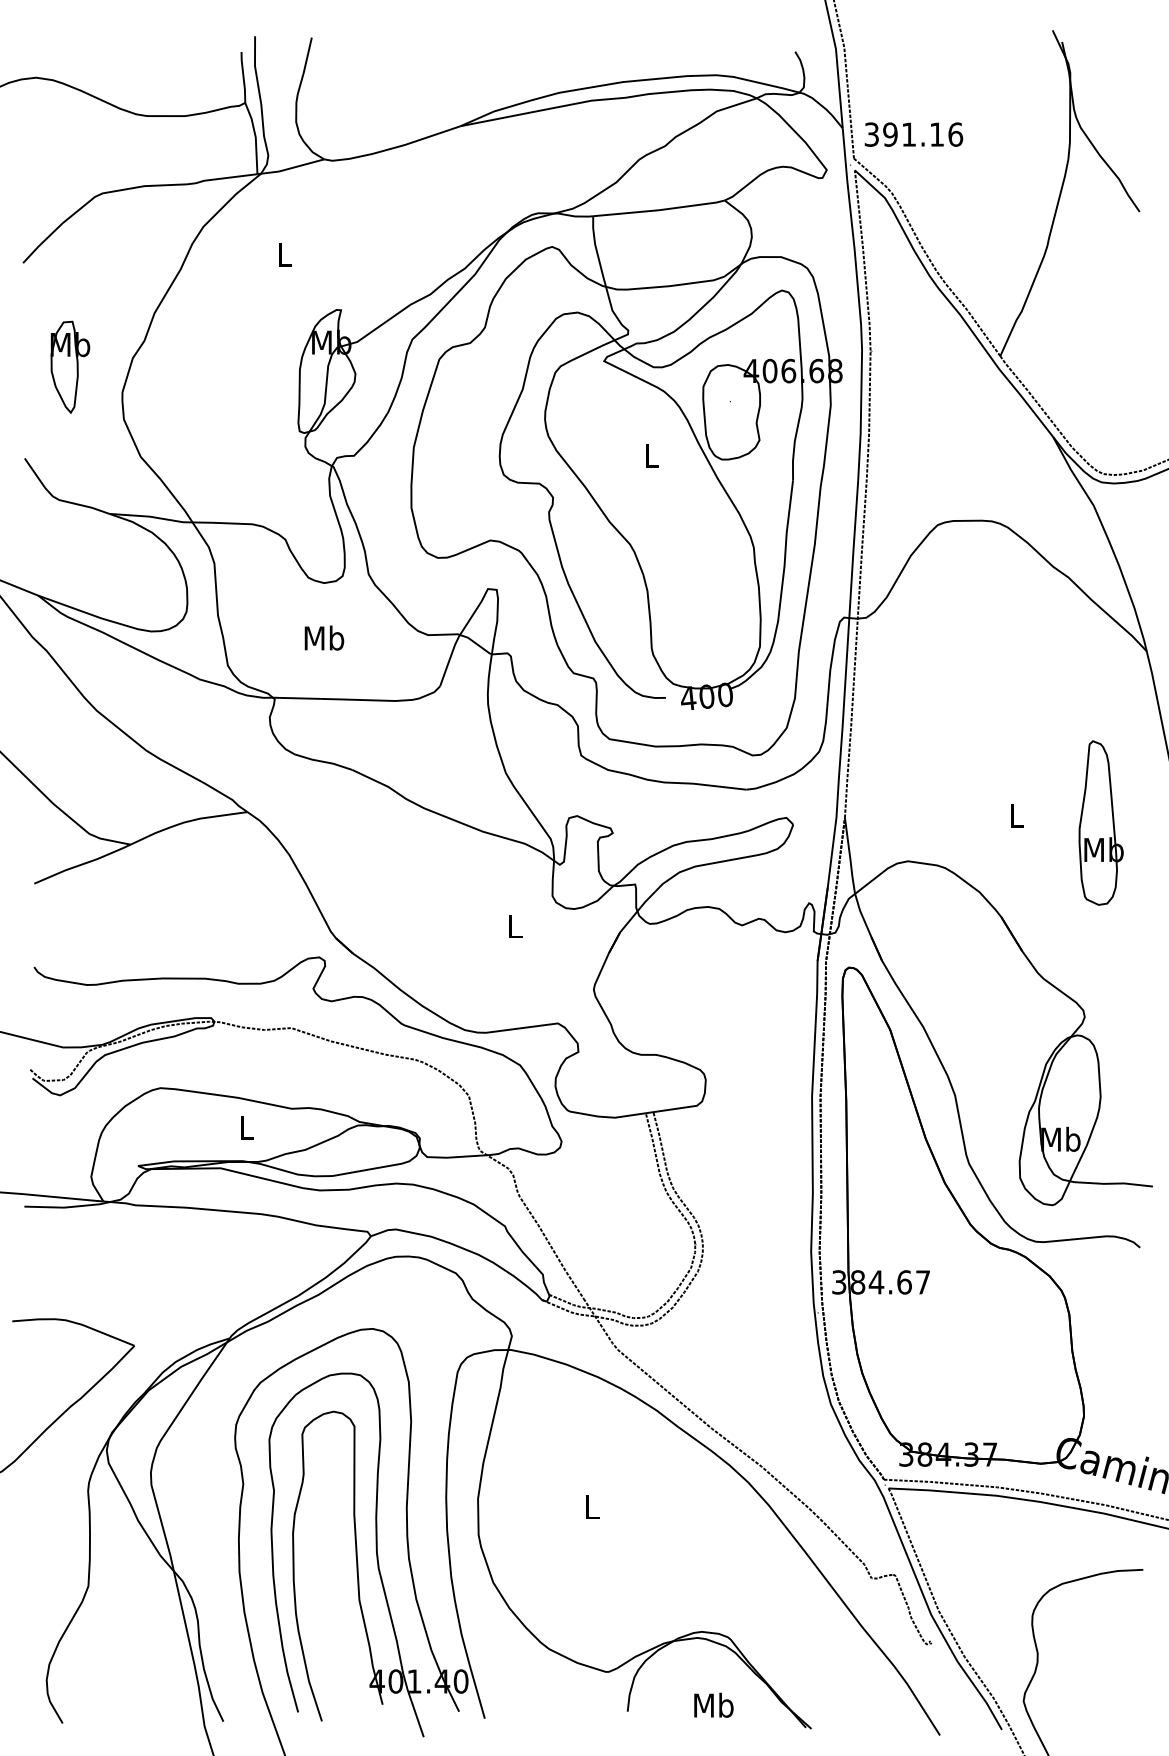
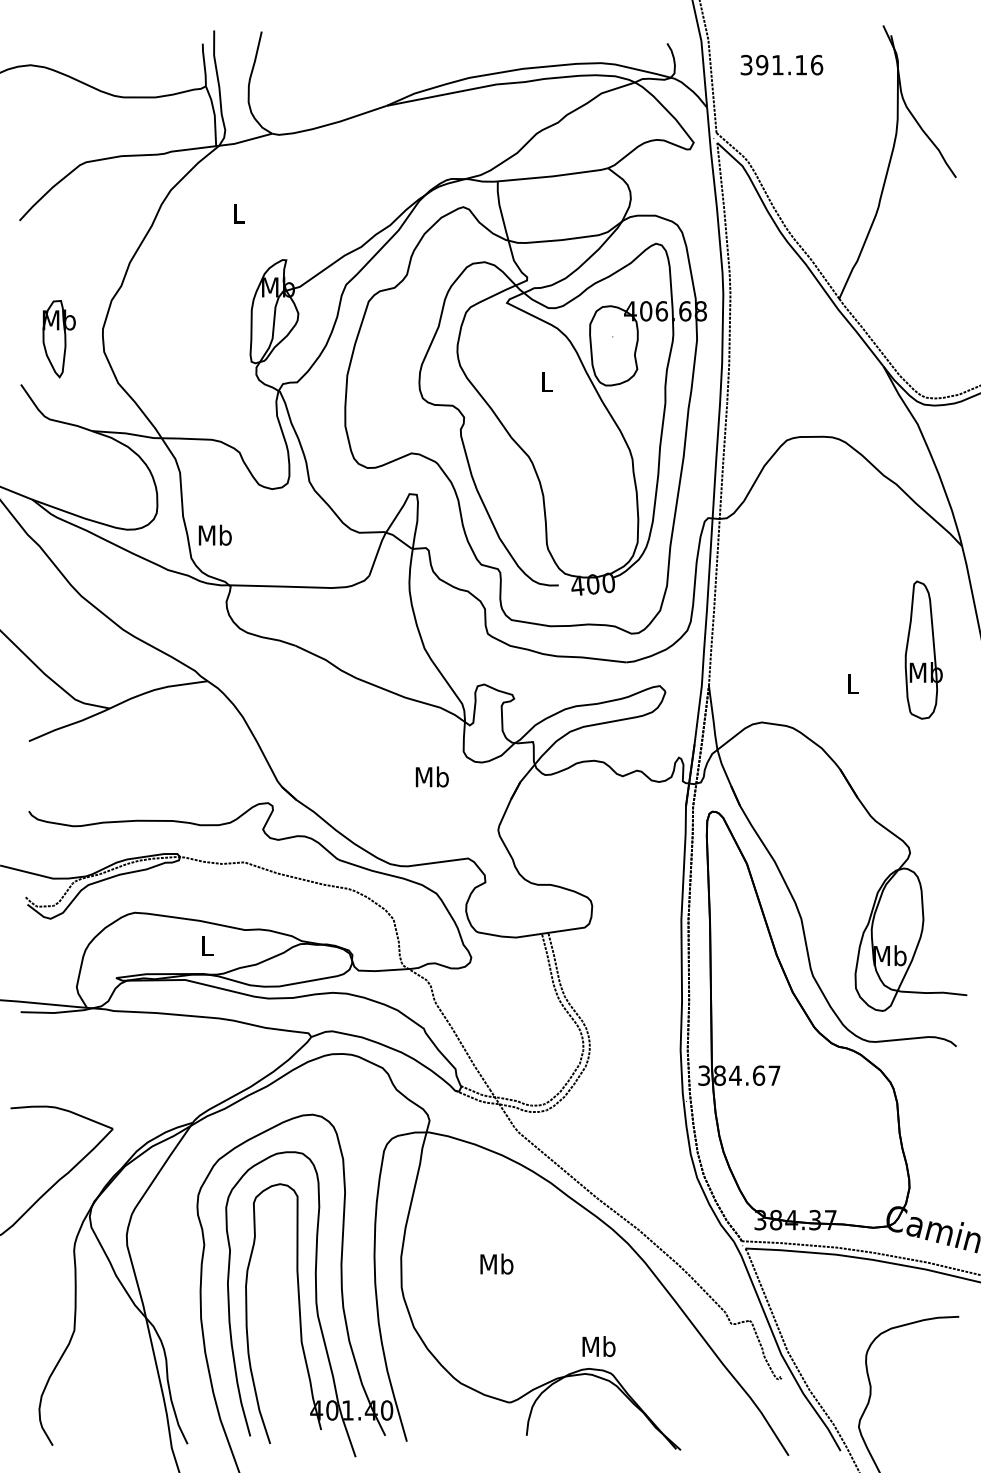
text: (913, 134) -> (781, 65), moved
part: (70, 366) -> (59, 338), moved
text: (324, 637) -> (215, 534), moved
part: (1100, 822) -> (923, 649), moved
text: (514, 925) -> (431, 776), L -> Mb
text: (591, 1506) -> (496, 1263), L -> Mb
text: (713, 1704) -> (598, 1345), moved

